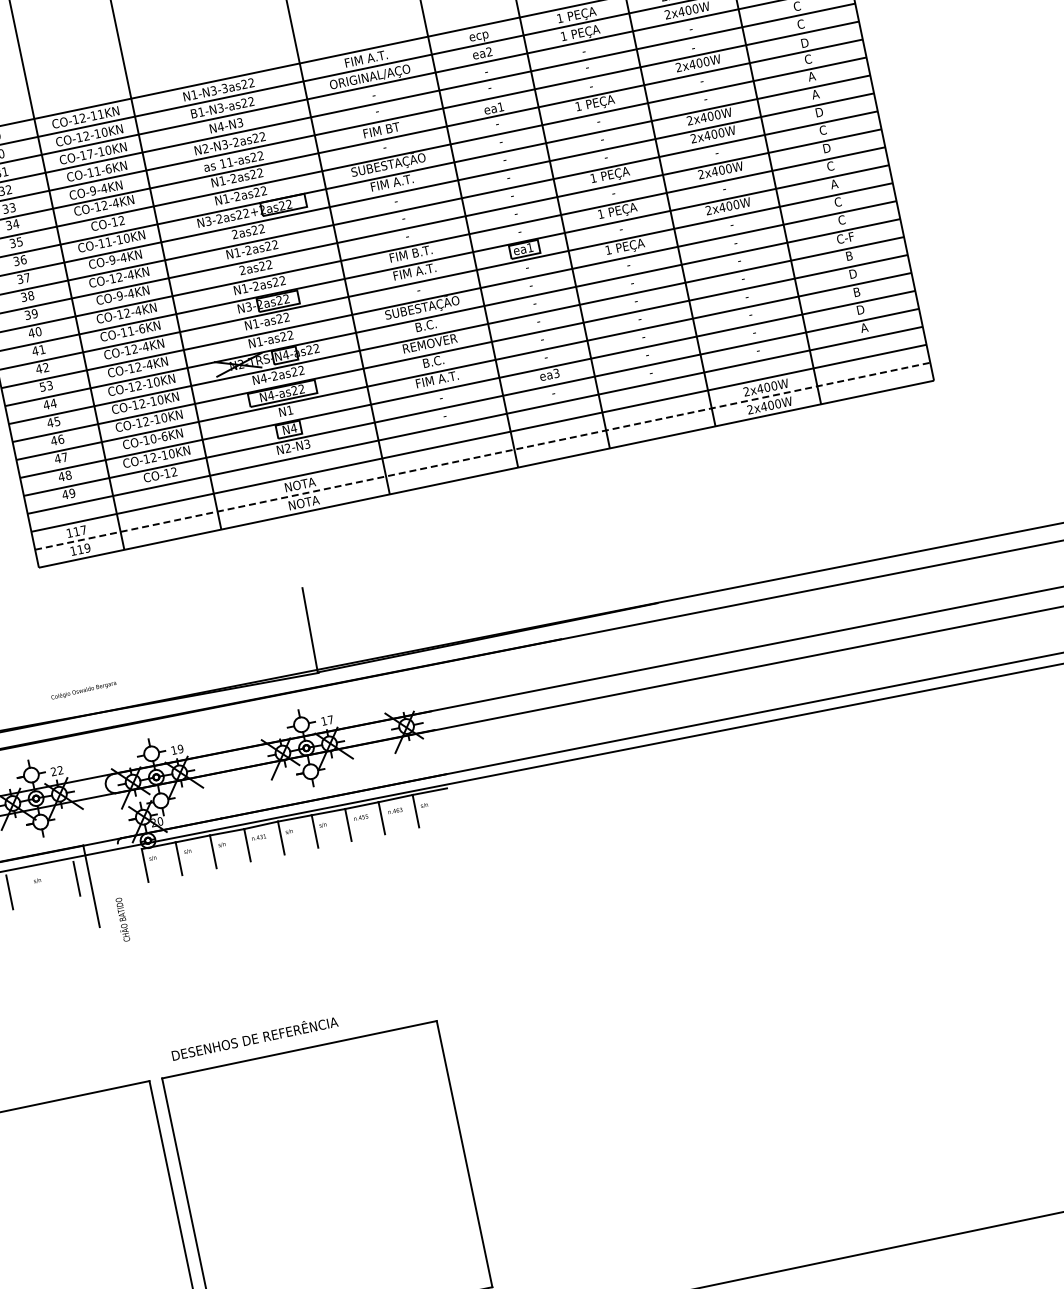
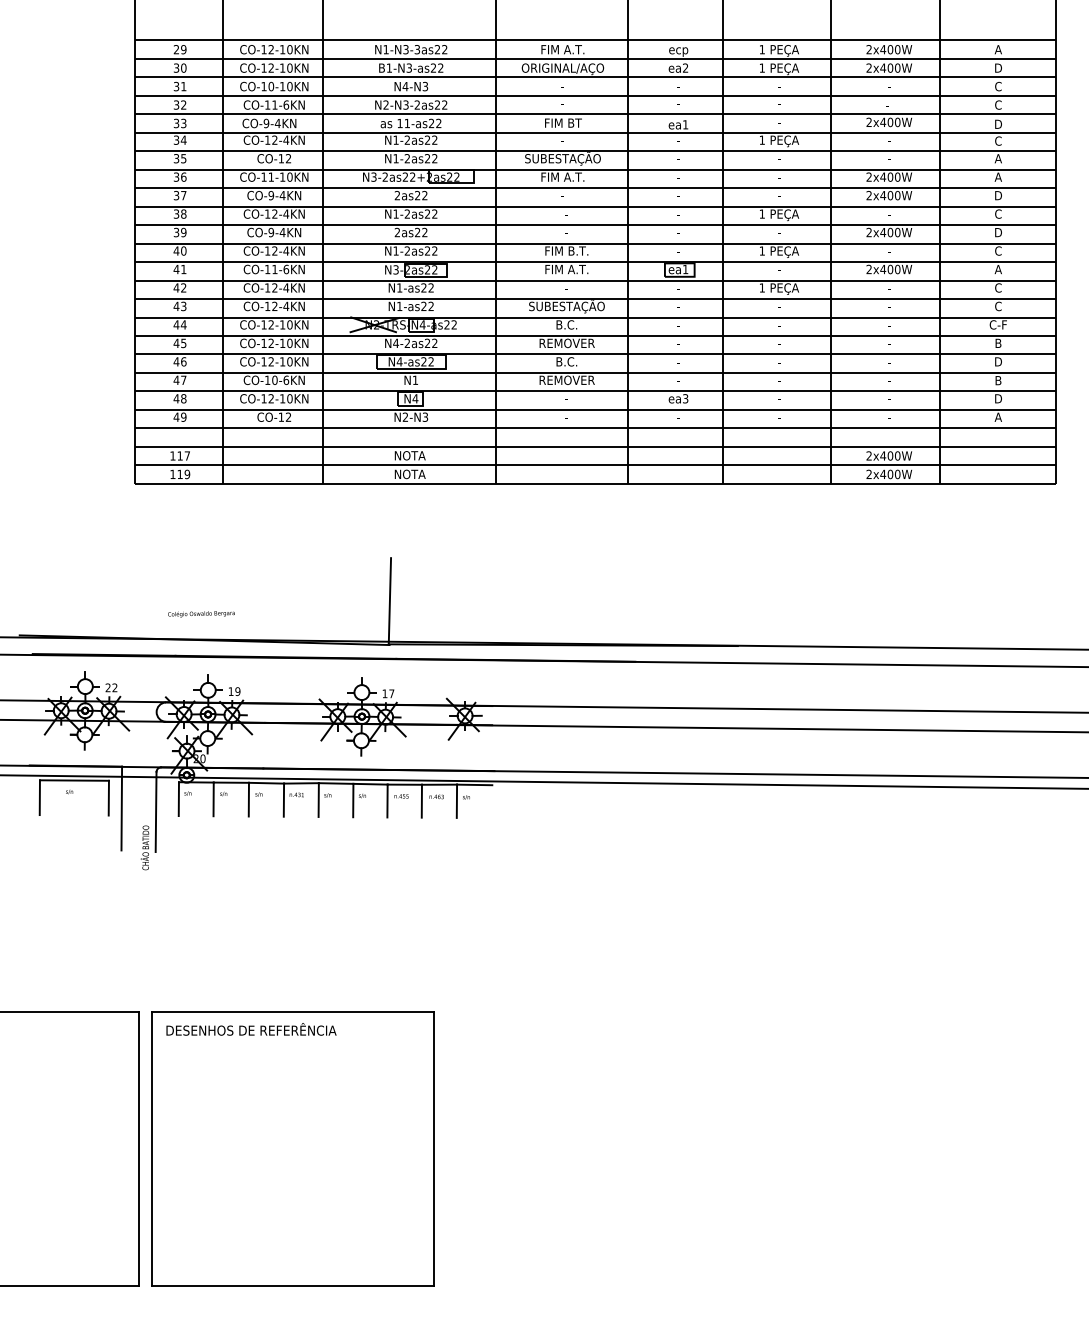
text: (100, 114) -> (289, 49), CO-12-11KN -> CO-12-10KN
text: (90, 153) -> (271, 86), CO-17-10KN -> CO-10-10KN
text: (436, 378) -> (566, 379), FIM A.T. -> REMOVER
text: (42, 387) -> (176, 306), 53 -> 43
line: (483, 456) -> (596, 465), dashed -> solid
text: (83, 690) -> (201, 614), moved
line: (38, 868) -> (73, 780), added
line: (124, 882) -> (155, 811), added
text: (254, 1037) -> (251, 1029), moved

